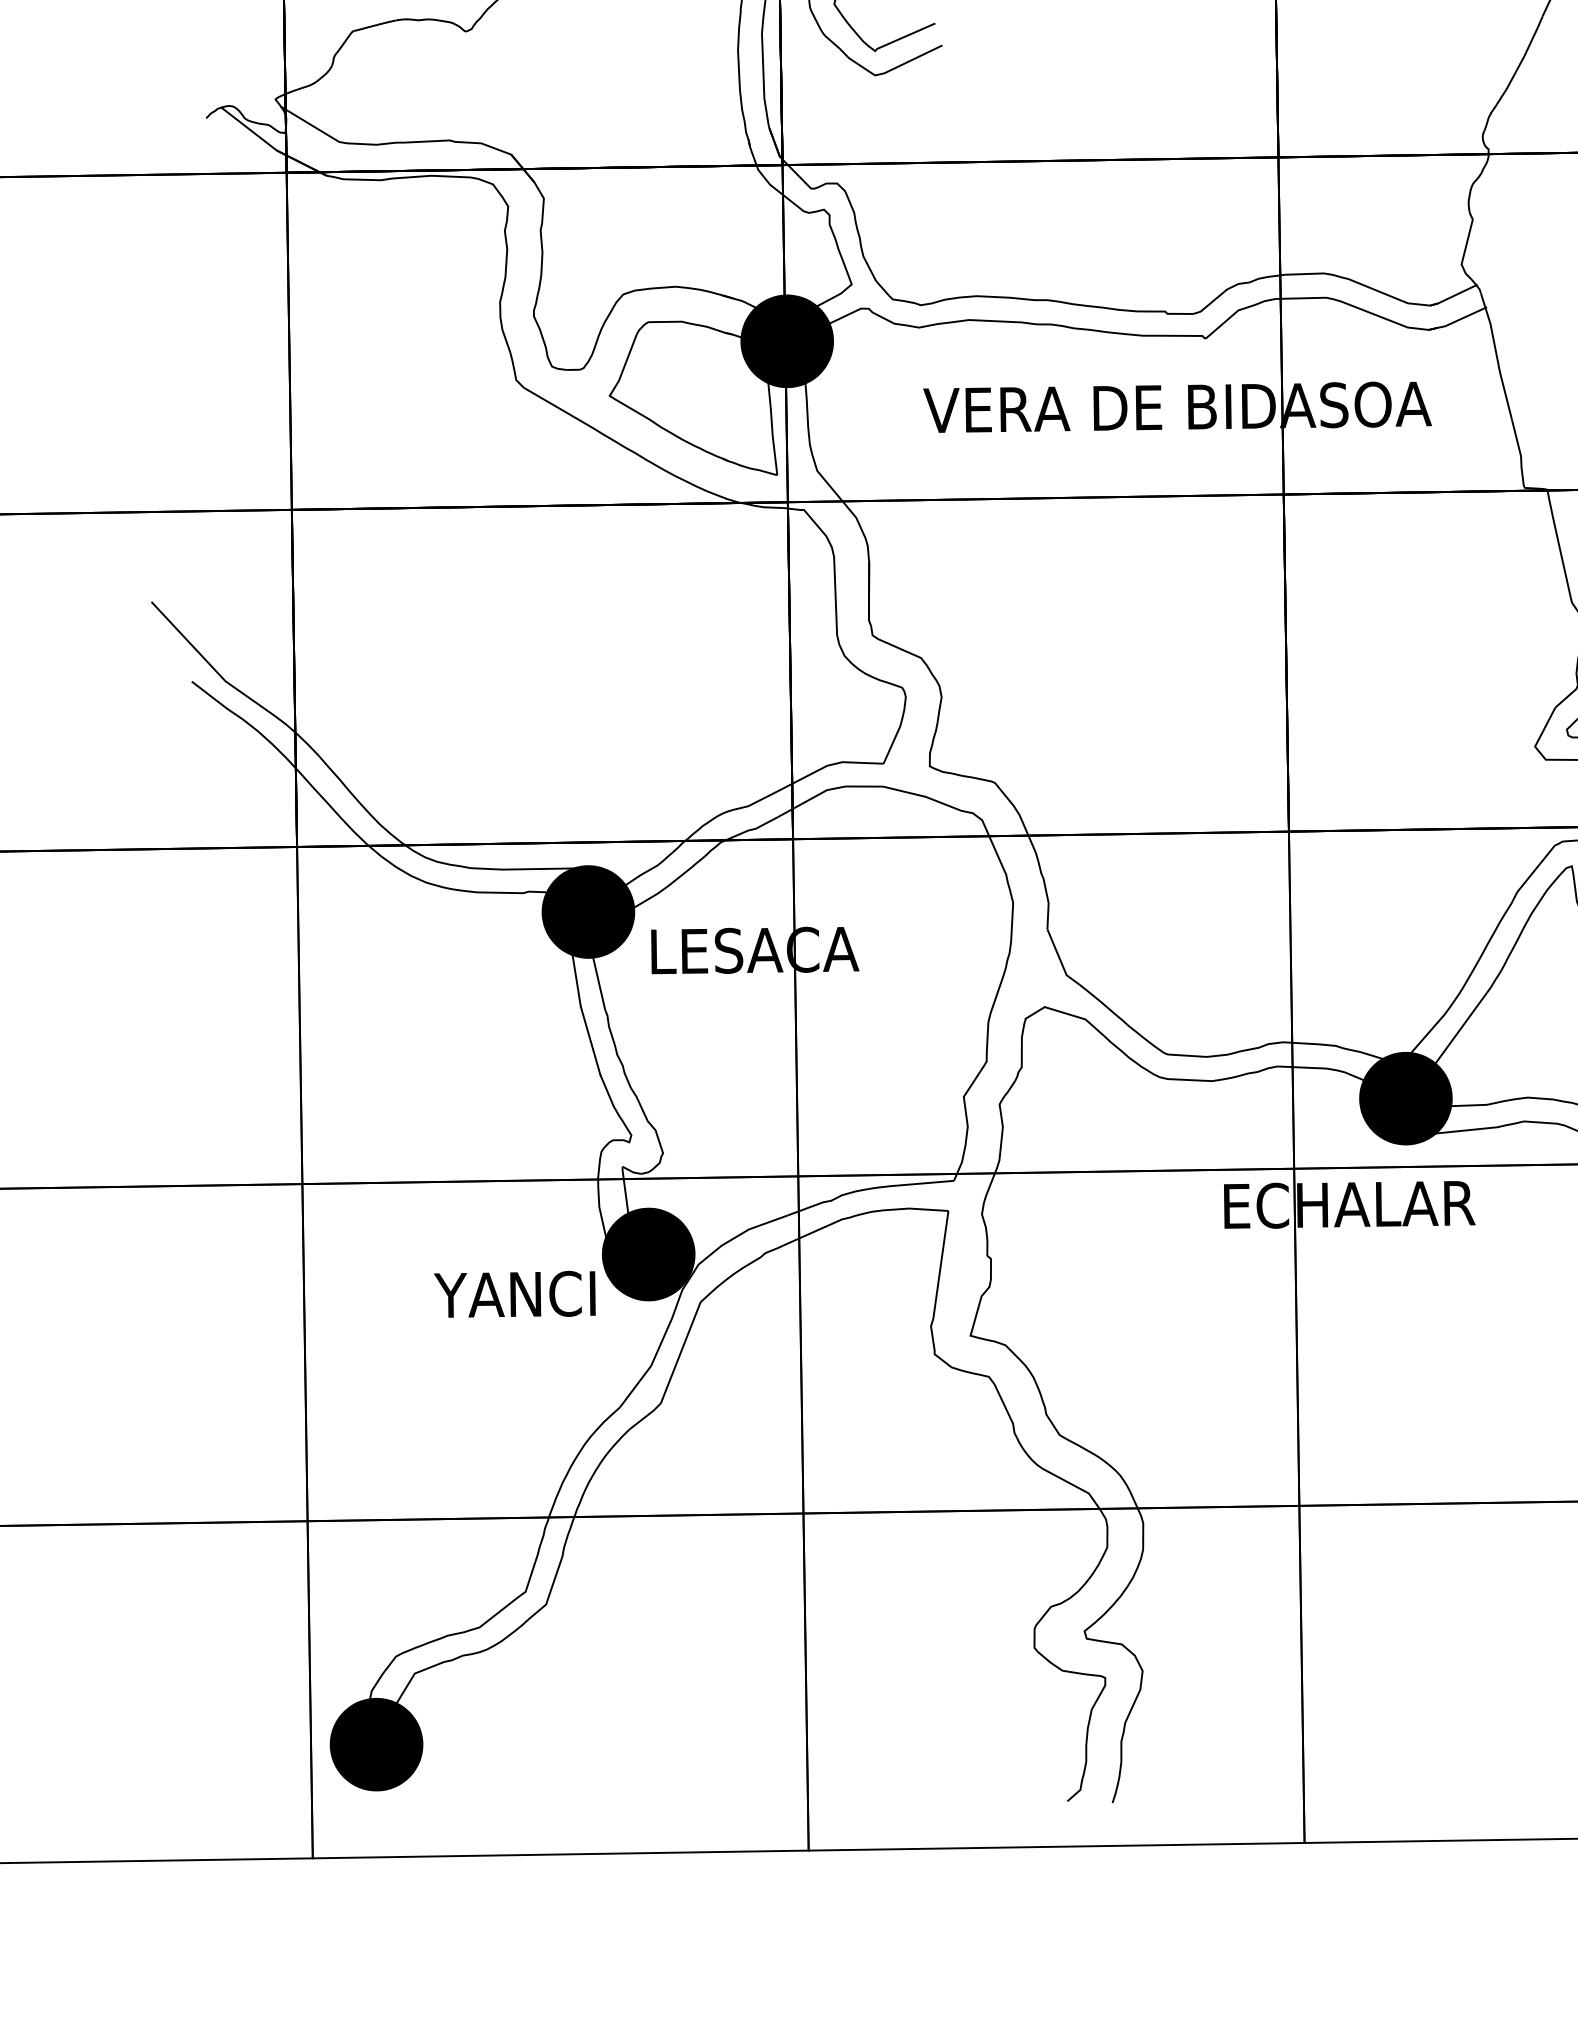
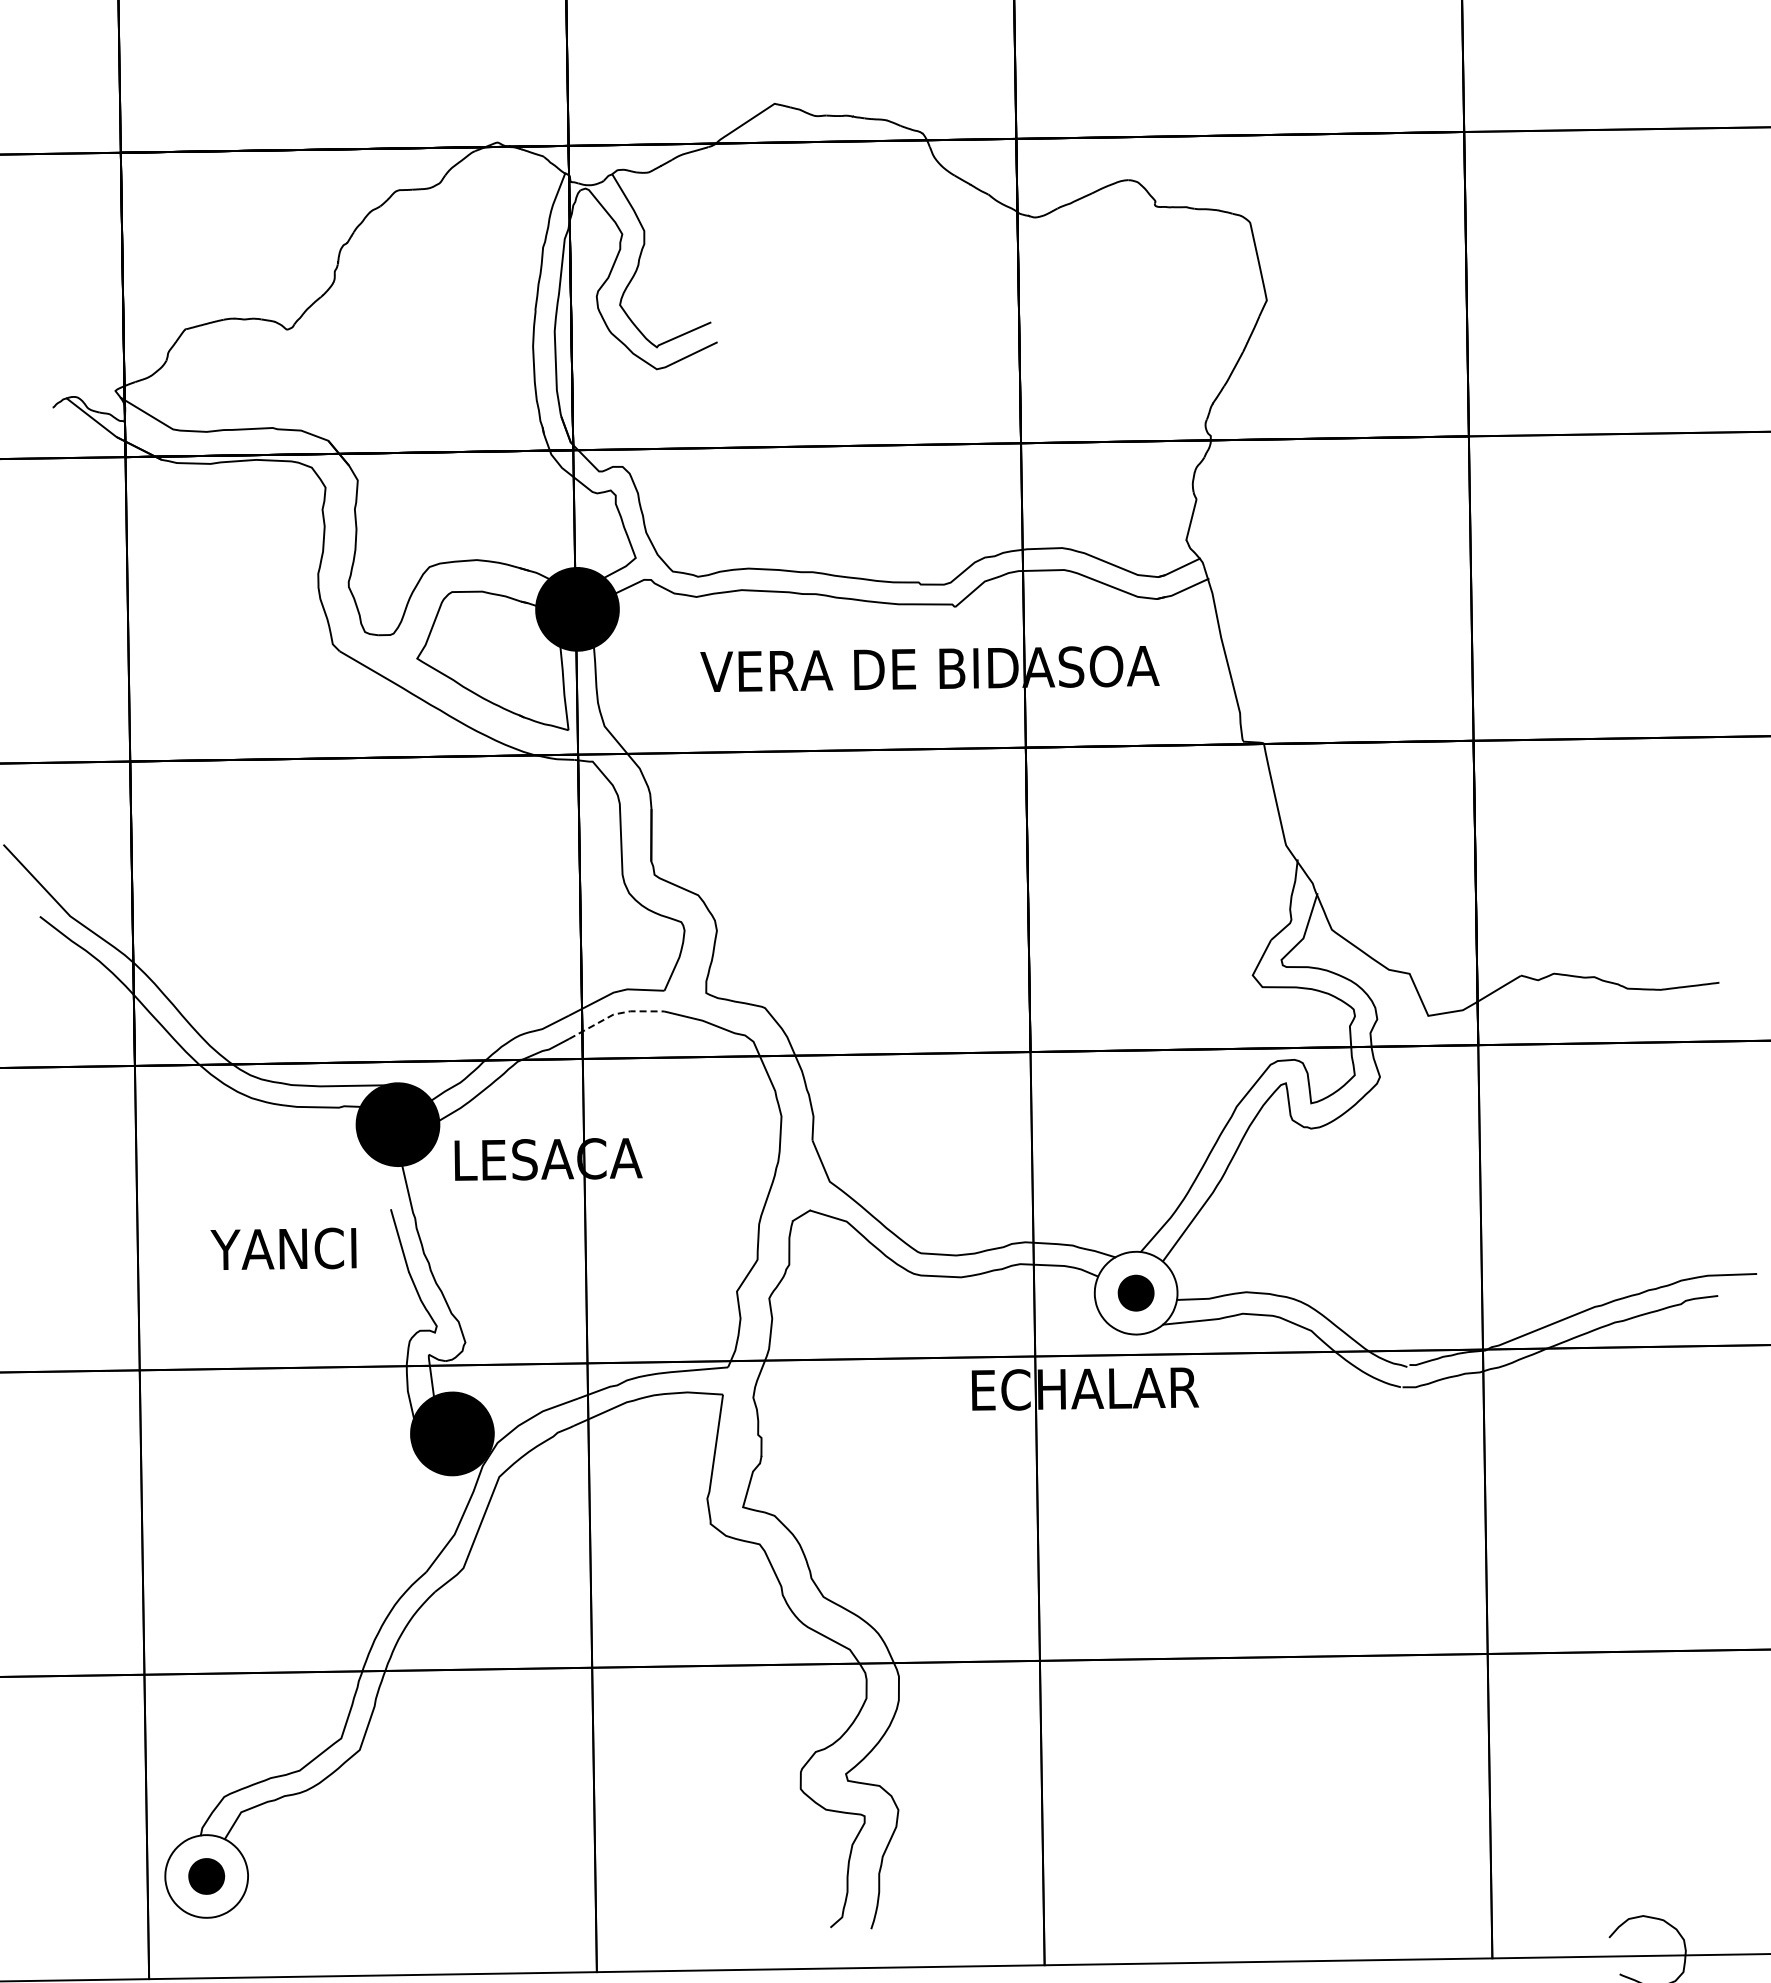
line: (828, 790) -> (614, 1014), solid -> dashed
line: (576, 980) -> (387, 1186), removed
fill: (1405, 1097) -> (1135, 1292), removed
text: (514, 1293) -> (283, 1248), moved
fill: (376, 1744) -> (206, 1876), removed

